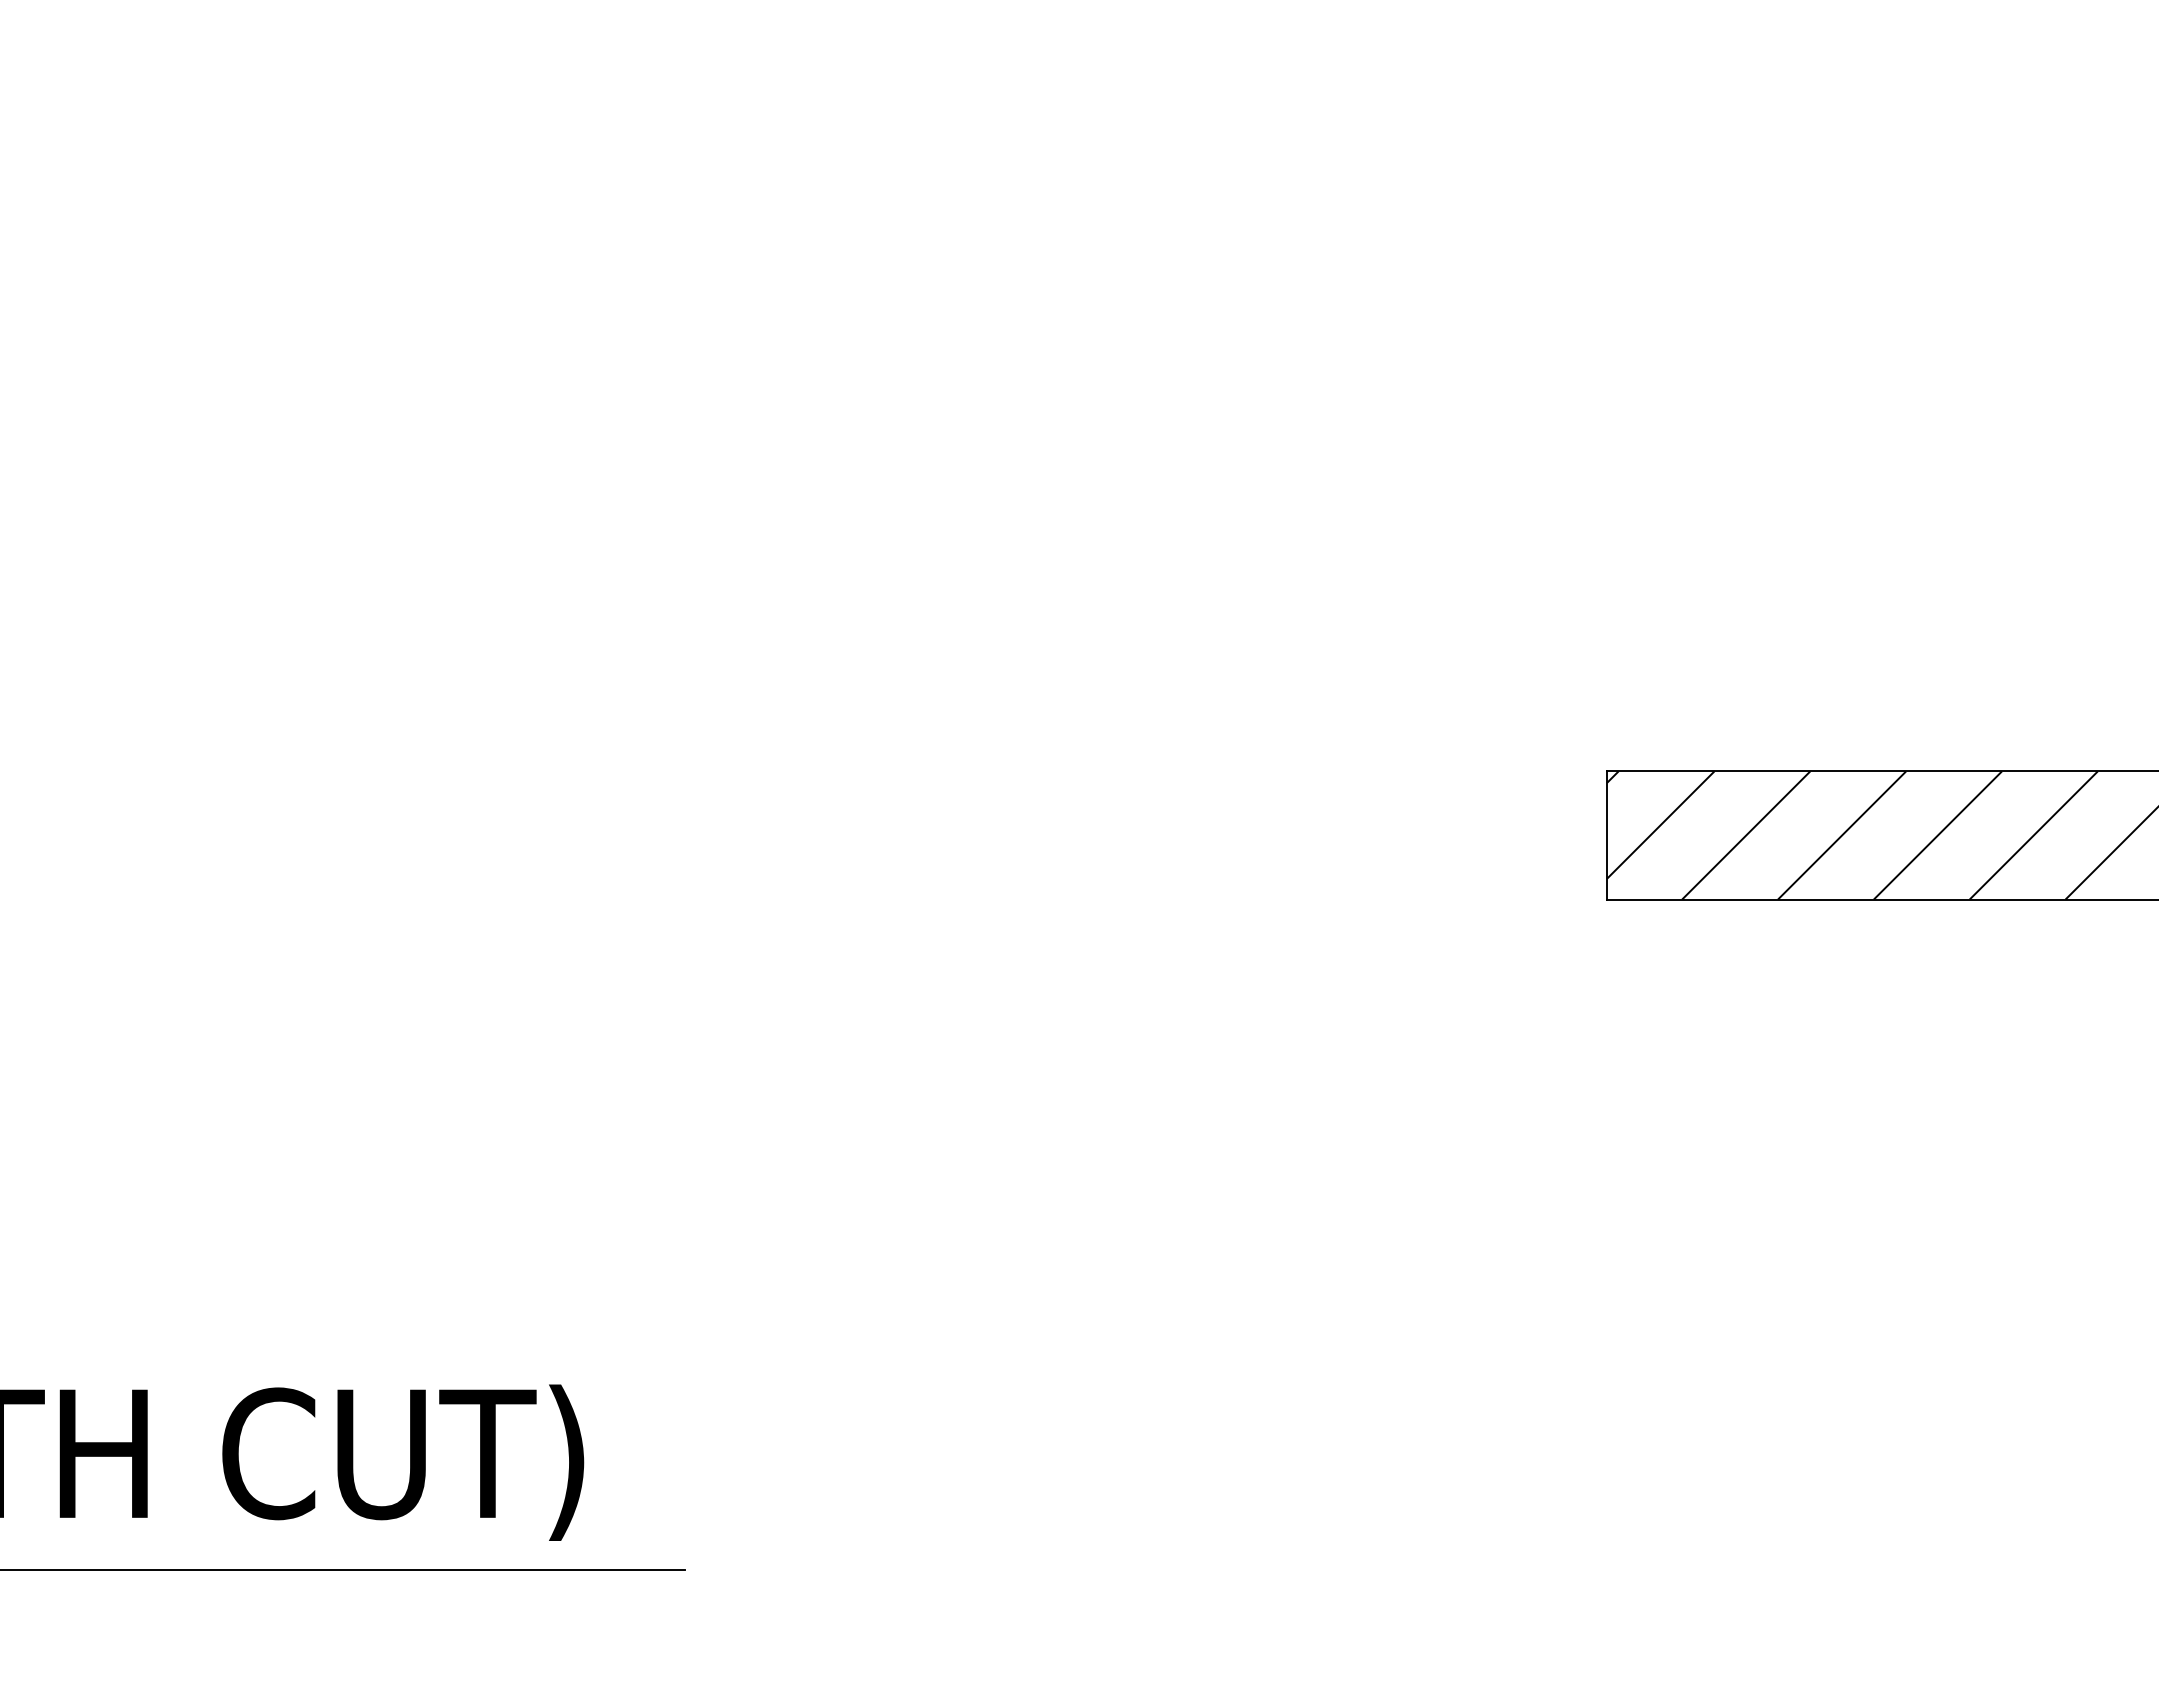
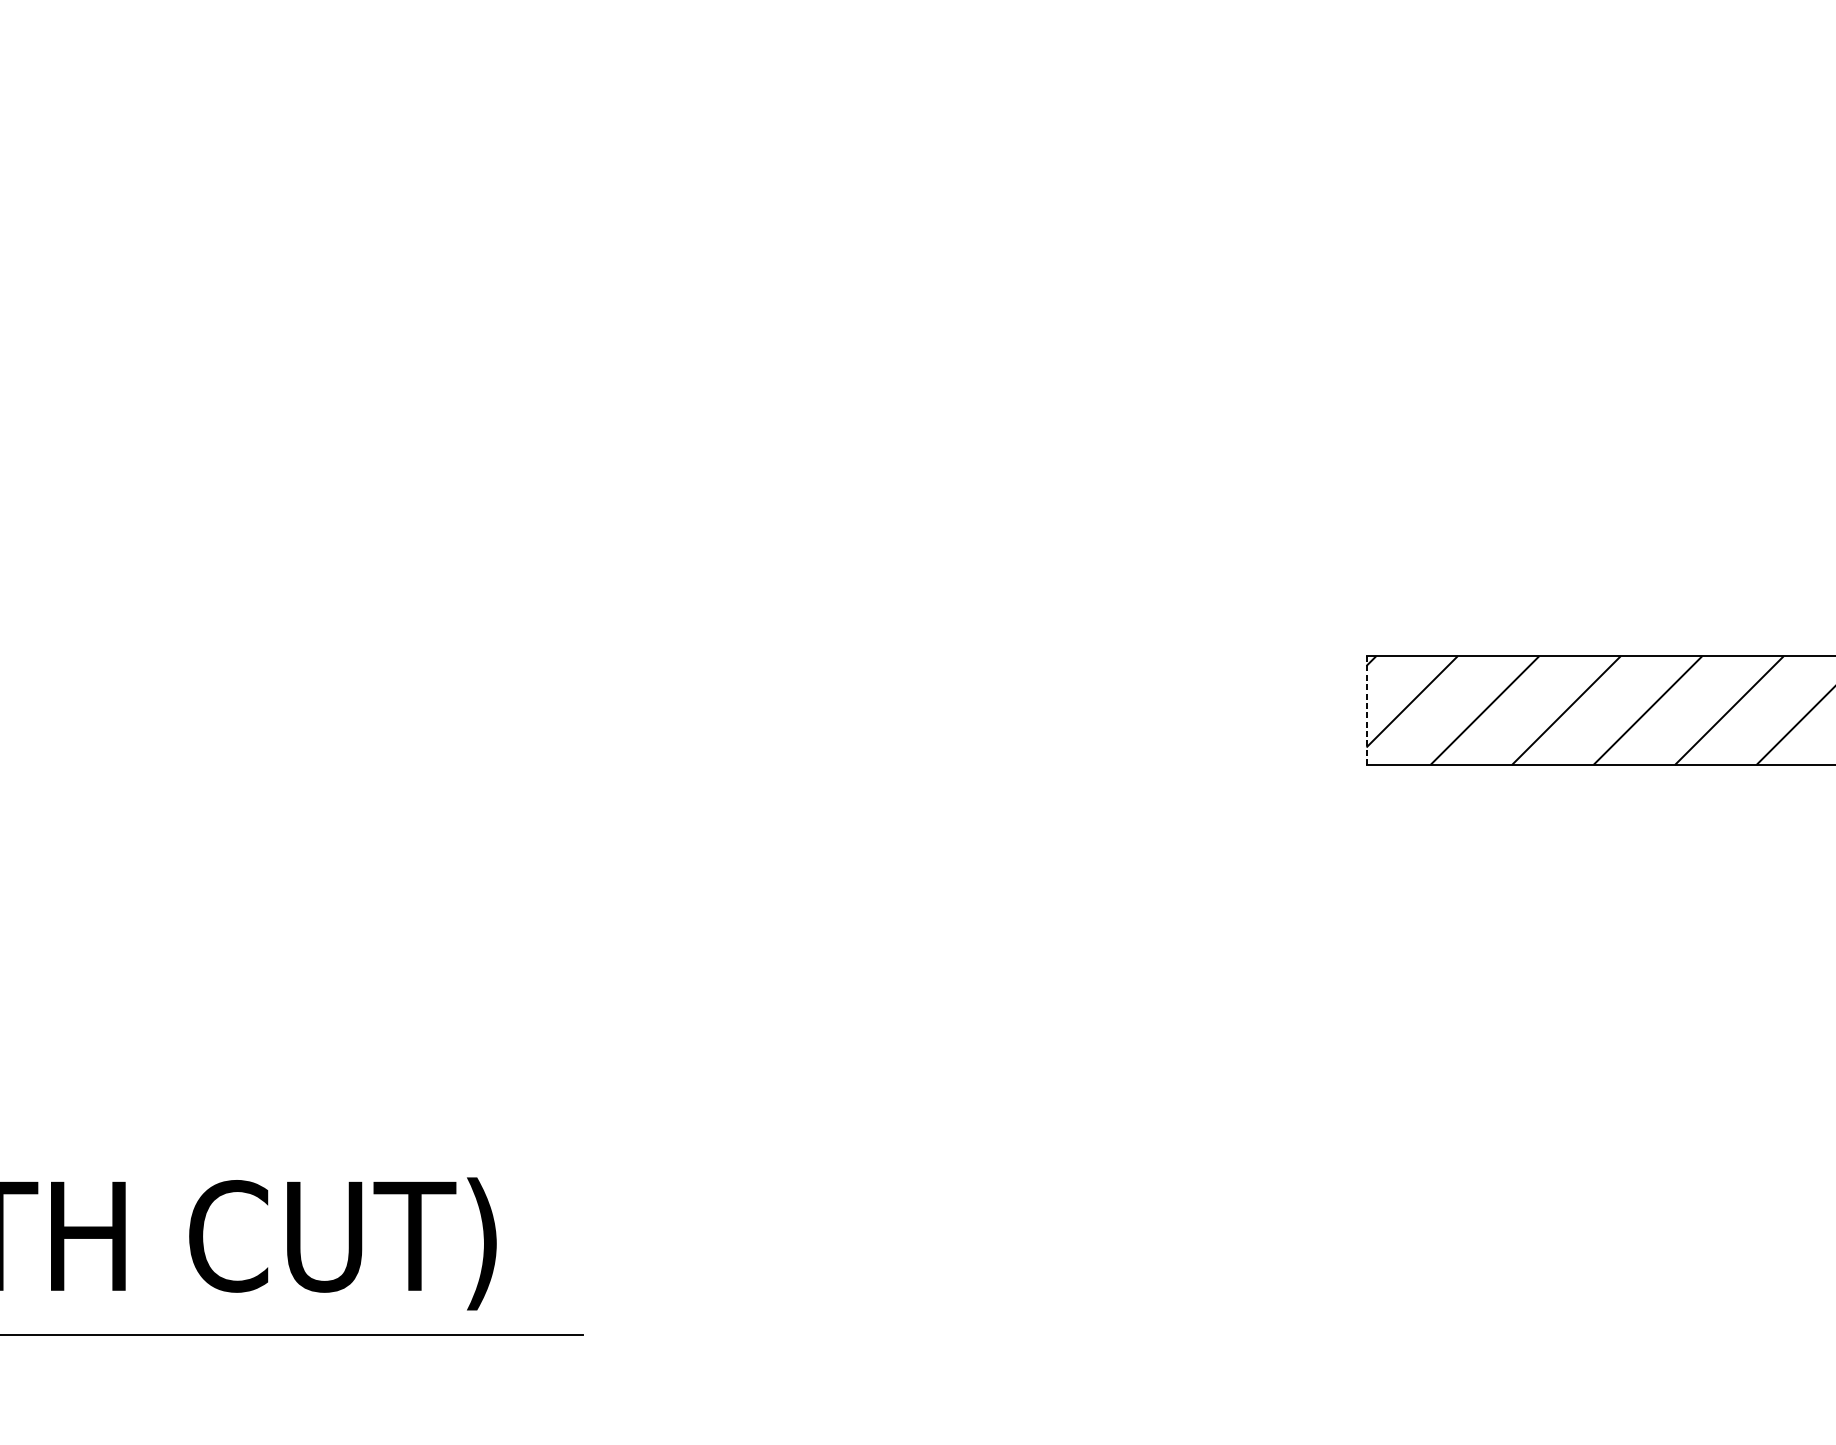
line: (1607, 835) -> (1366, 710), solid -> dashed

